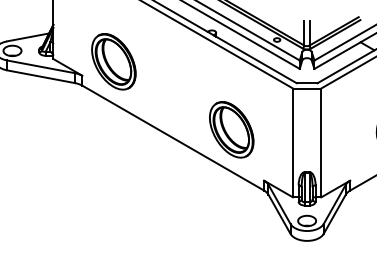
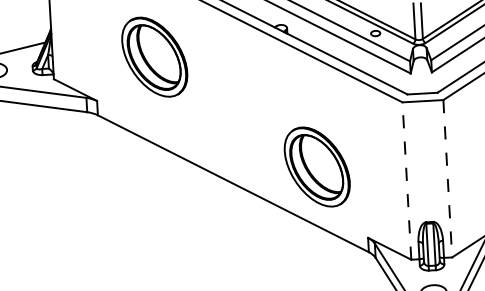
part: (113, 61) -> (154, 56), moved
line: (293, 142) -> (407, 180), solid -> dashed
line: (321, 143) -> (448, 179), solid -> dashed

